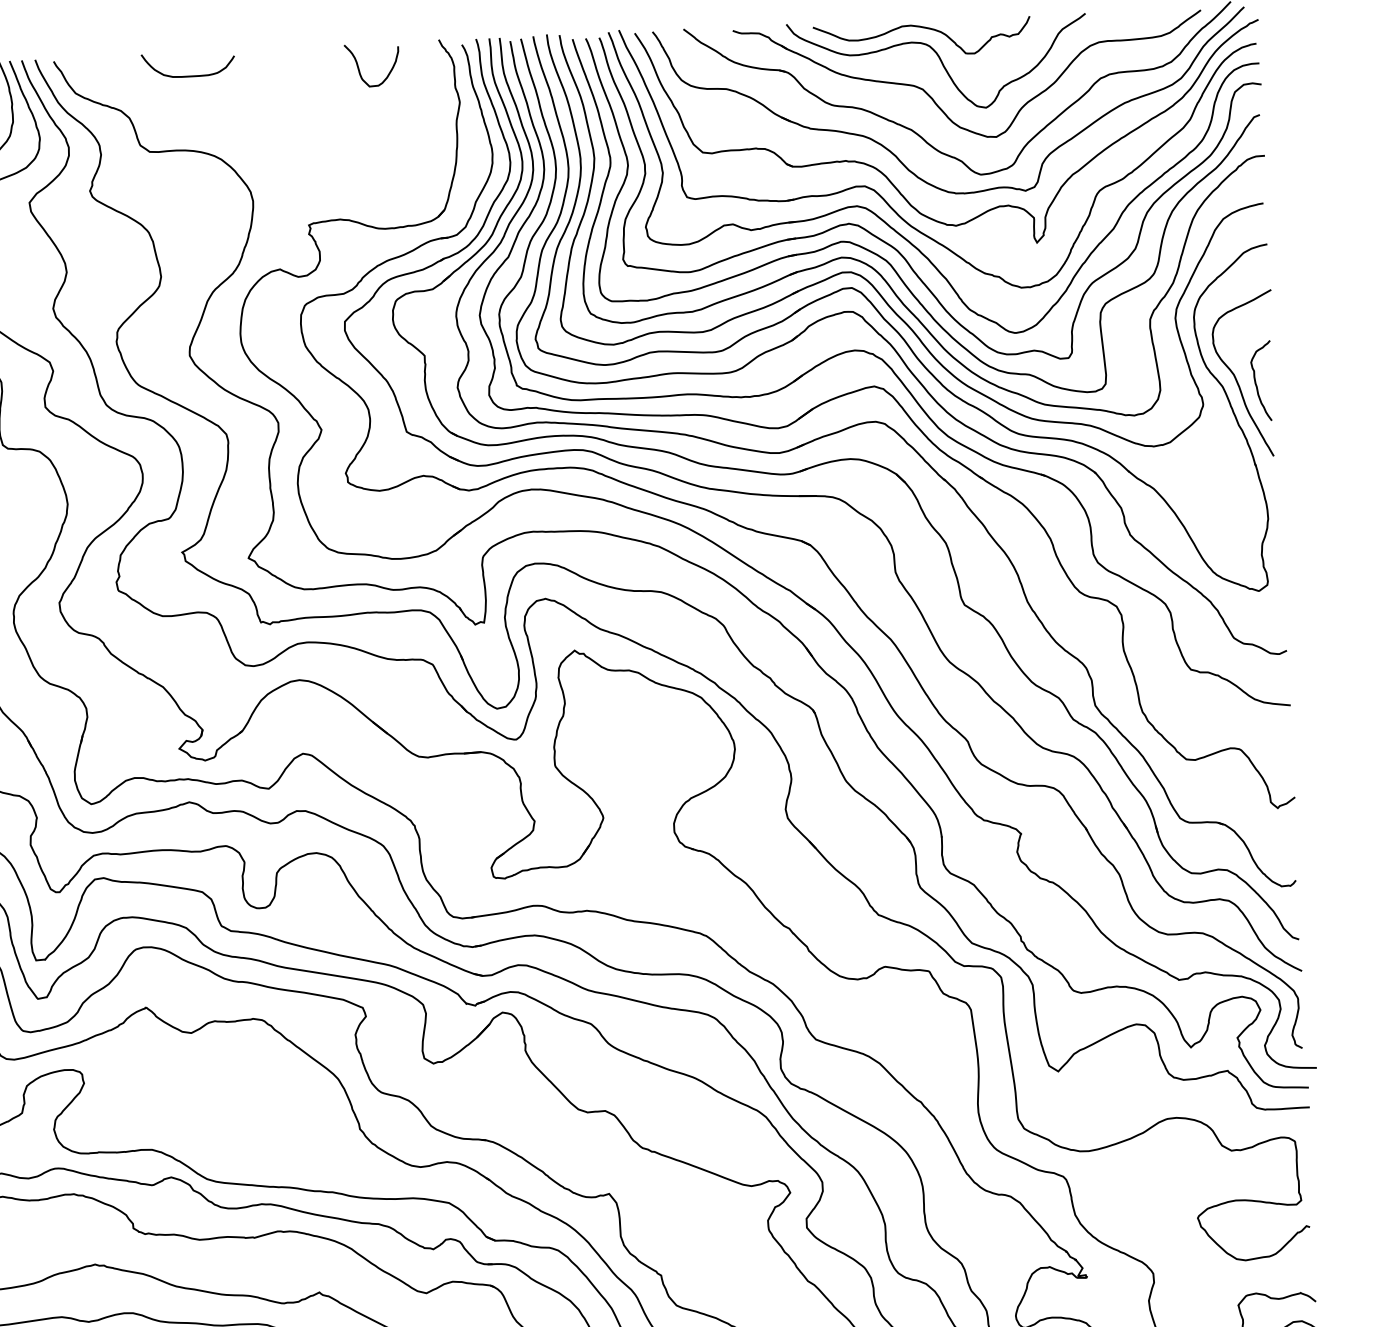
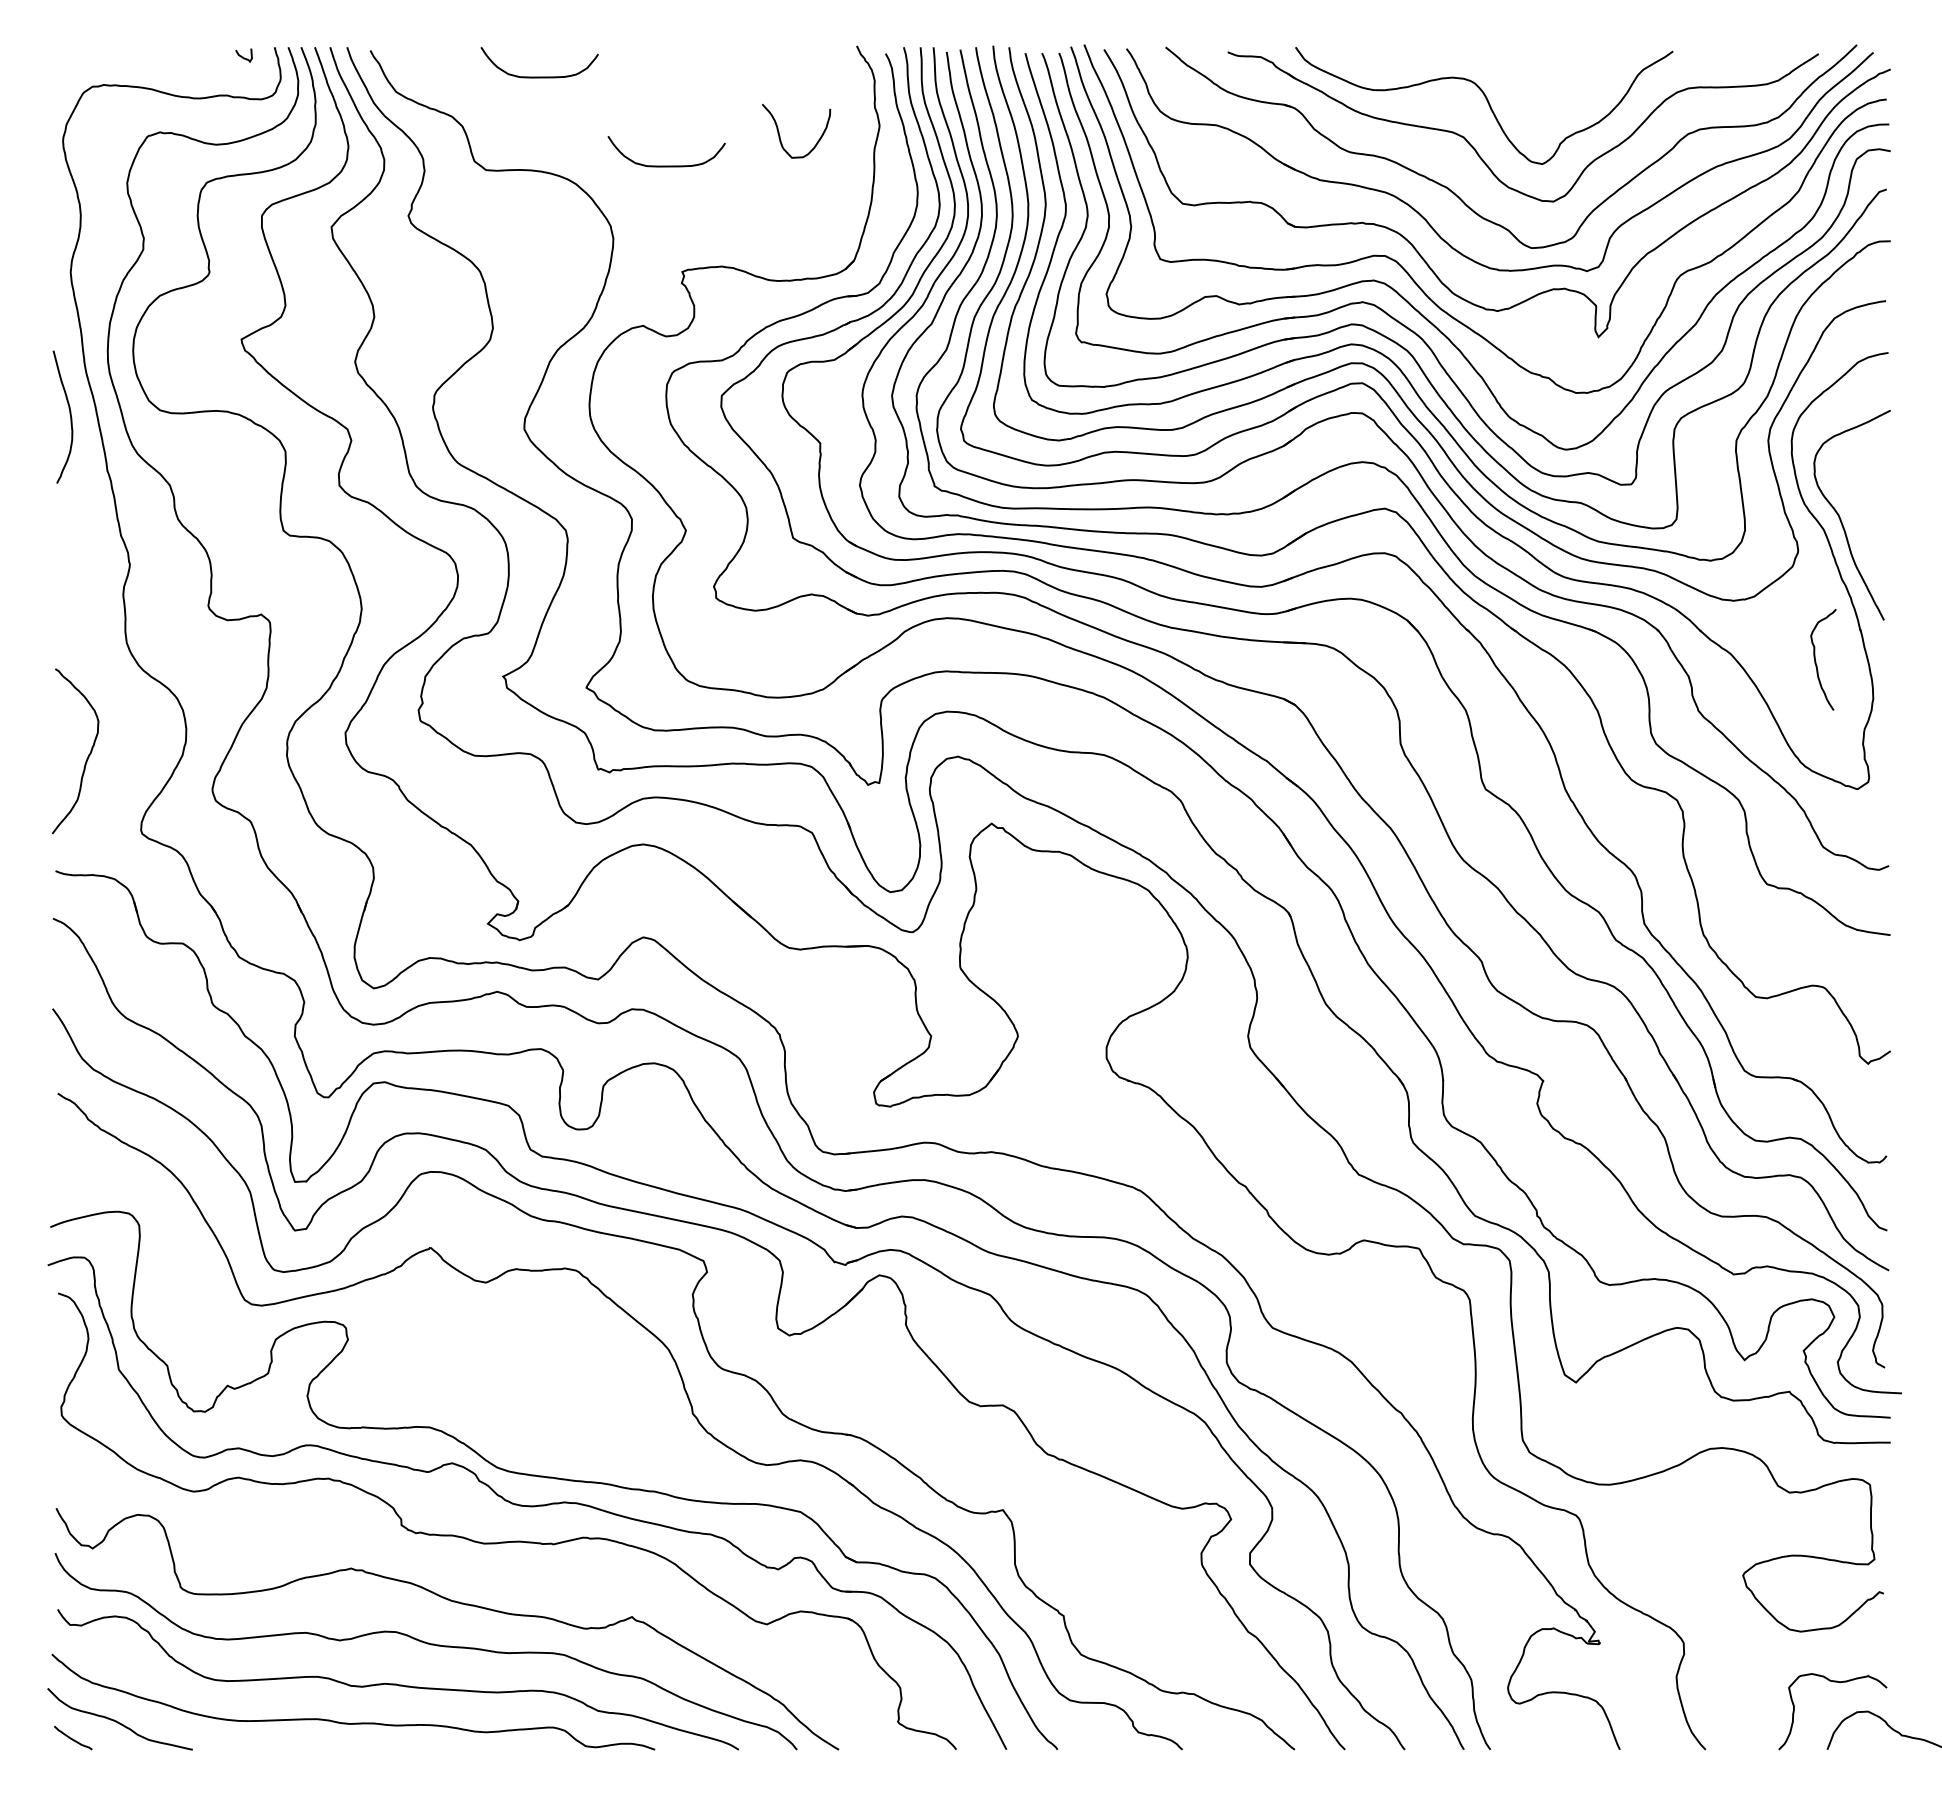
curve: (923, 28) -> (1468, 60), removed
curve: (359, 69) -> (780, 135), moved
curve: (292, 141) -> (666, 165), added
curve: (1256, 382) -> (1816, 661), moved

